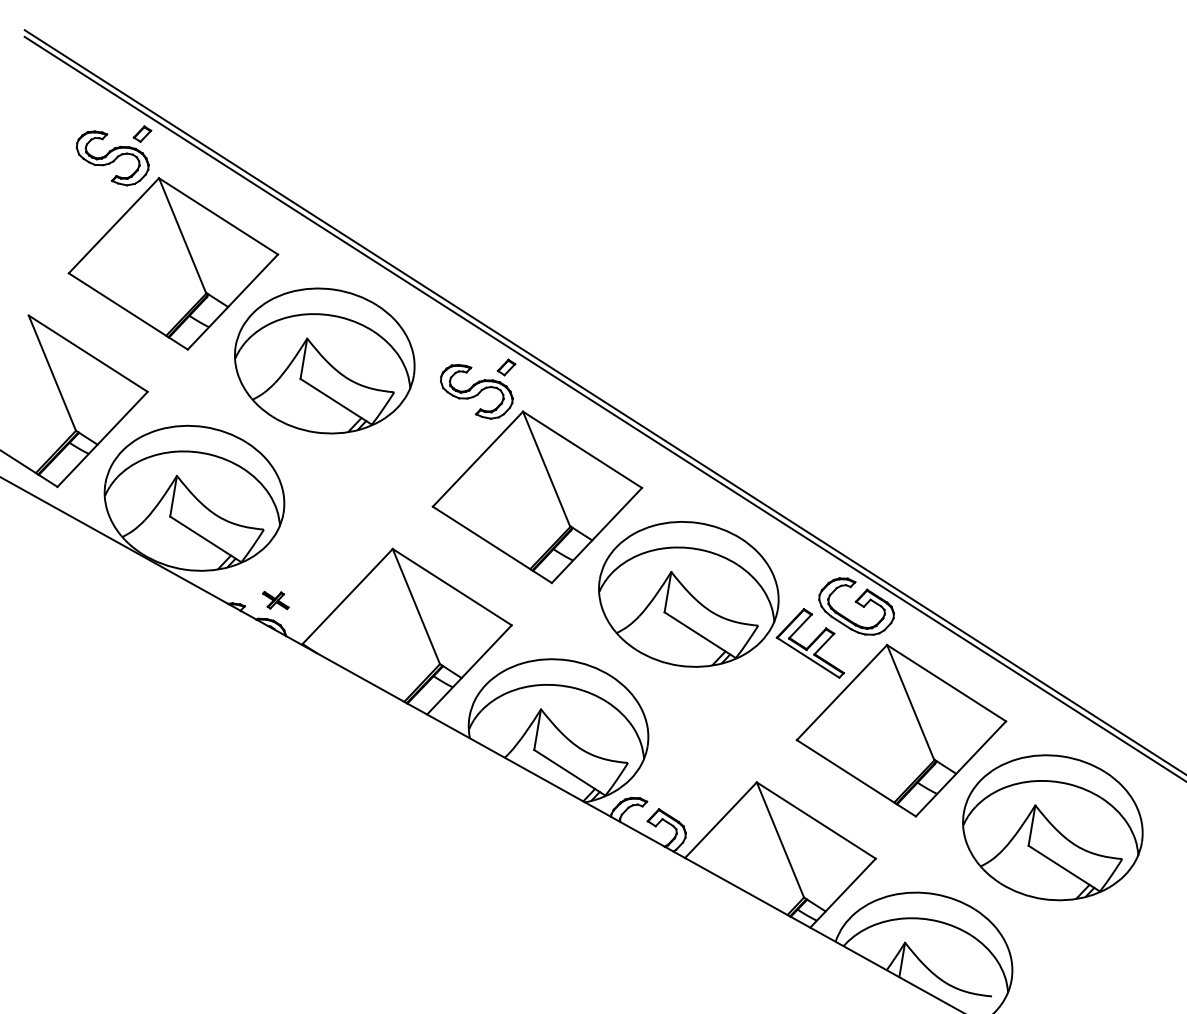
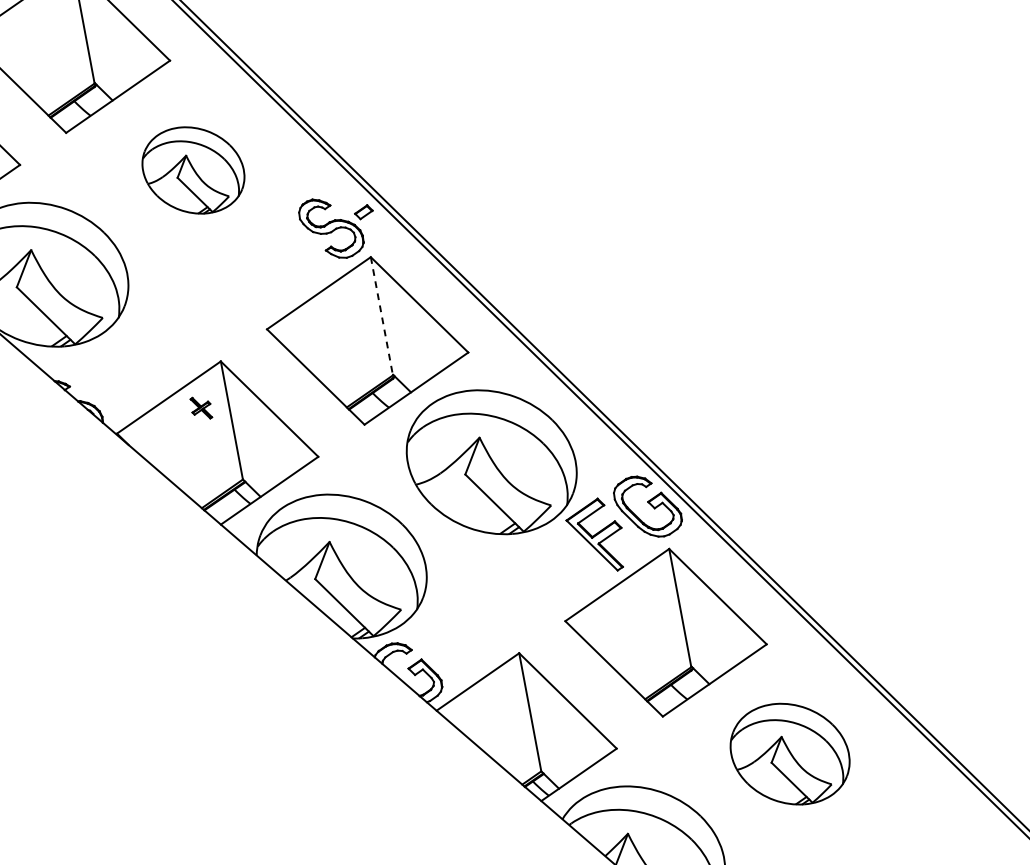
part: (324, 360) -> (193, 169), size x0.6
line: (546, 469) -> (381, 316), solid -> dashed
part: (275, 600) -> (201, 408), moved
part: (1052, 827) -> (789, 753), size x0.7

